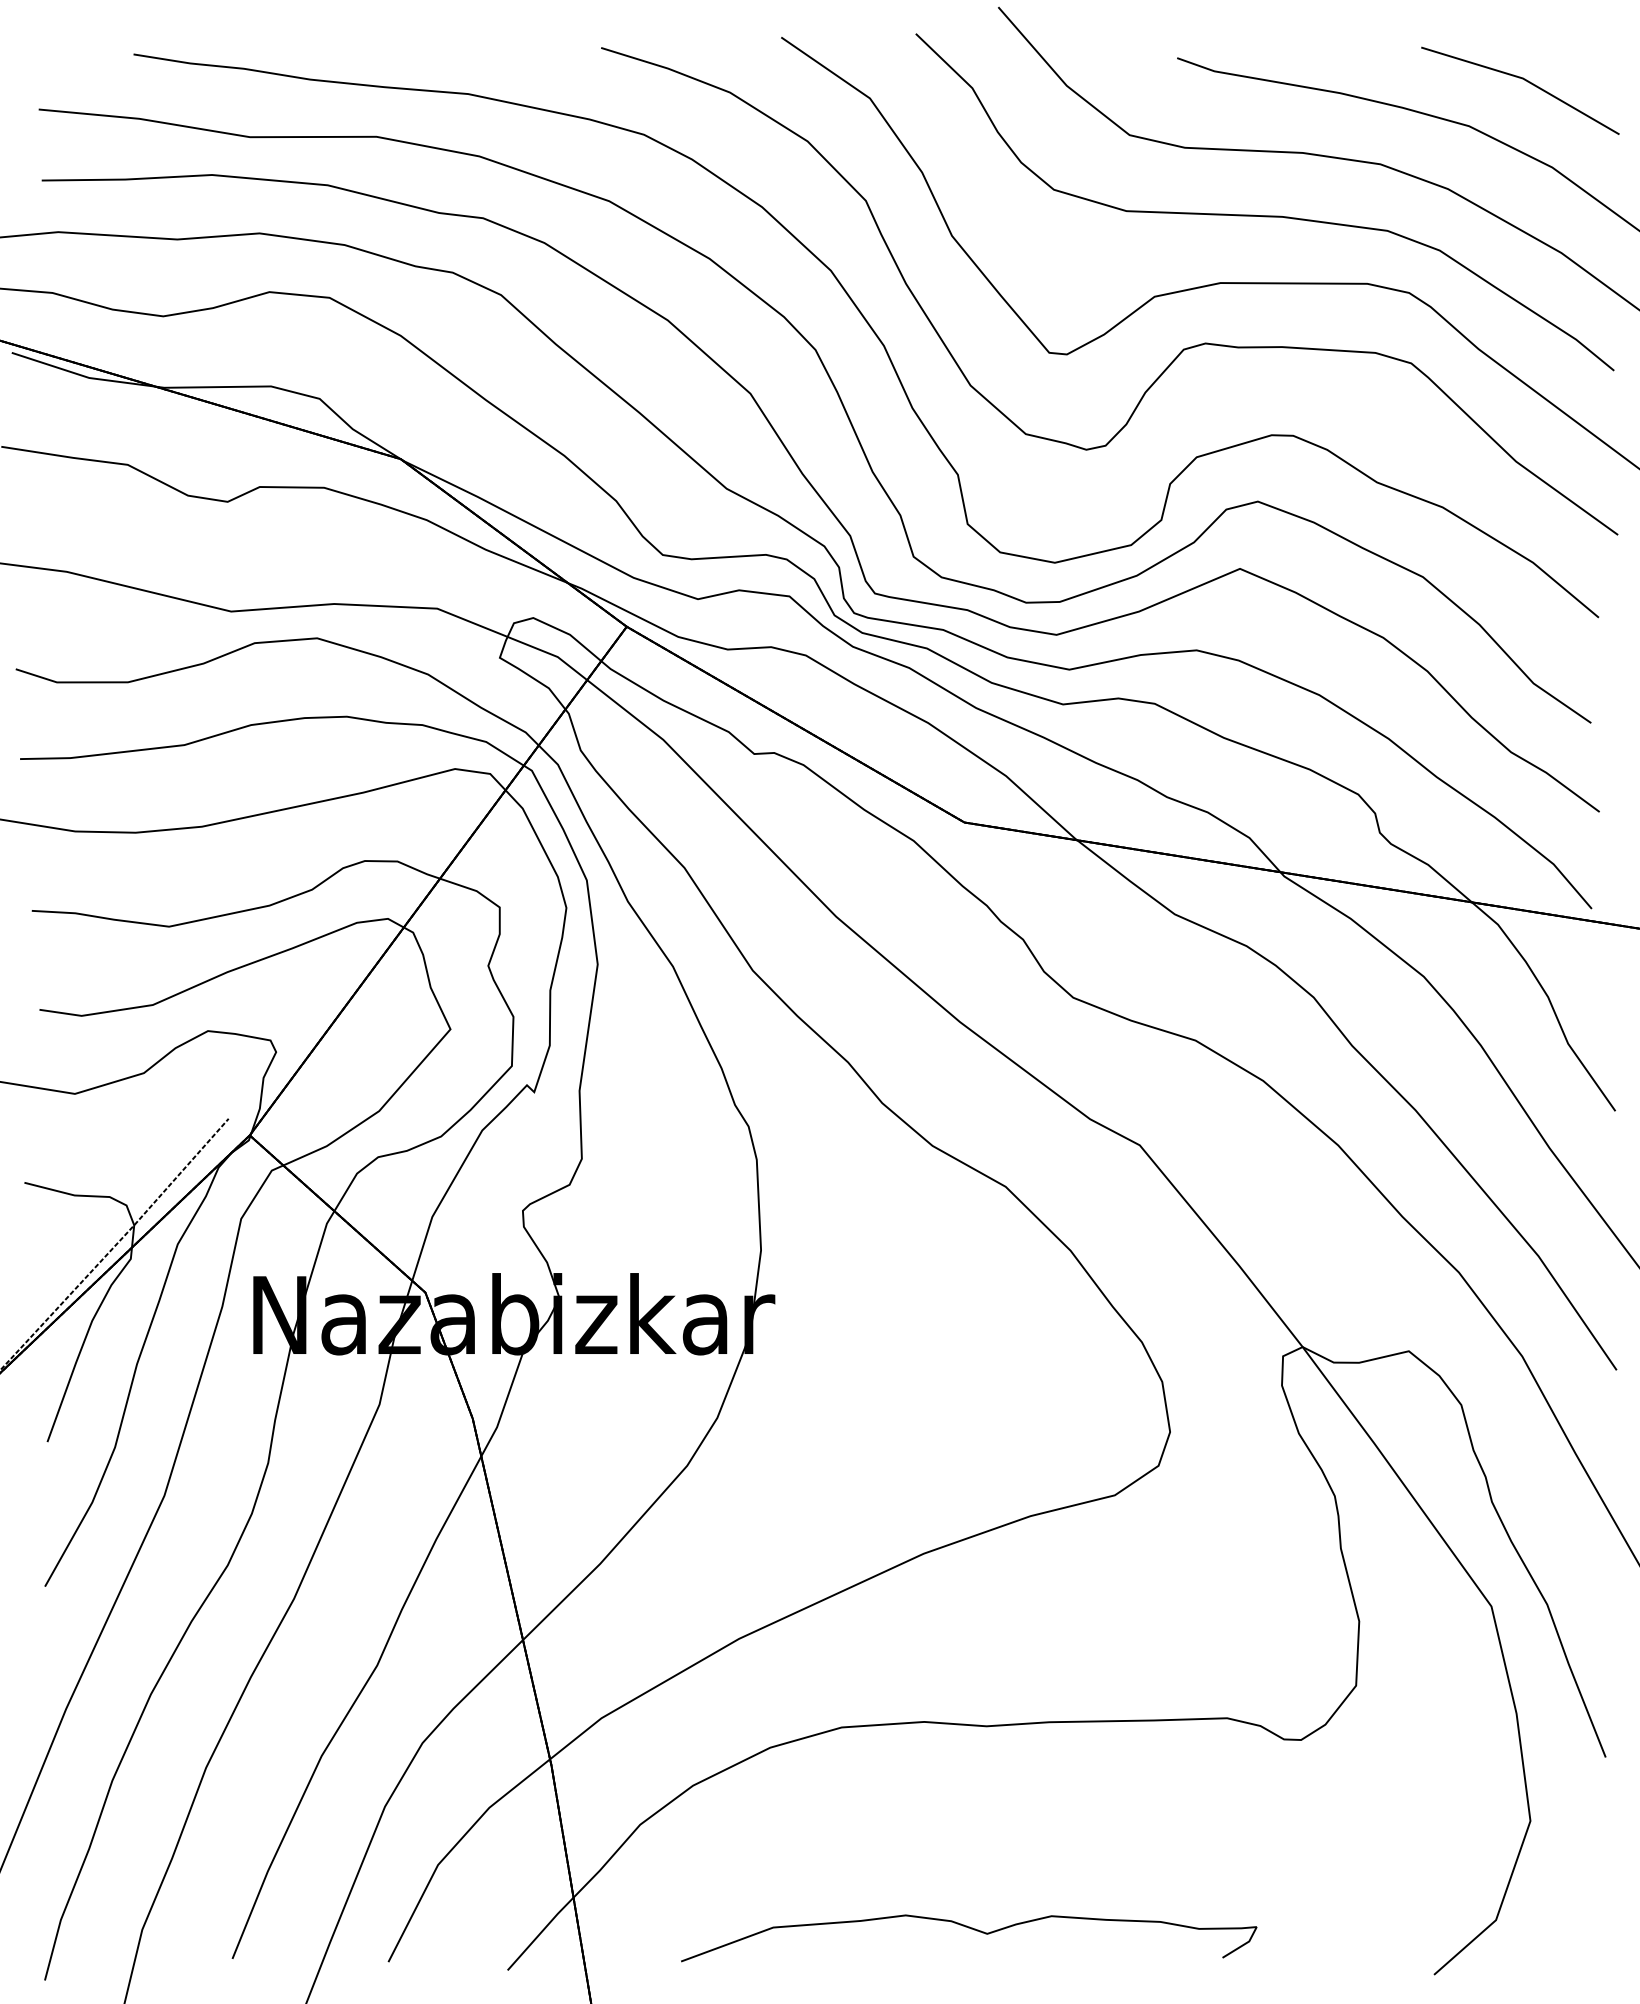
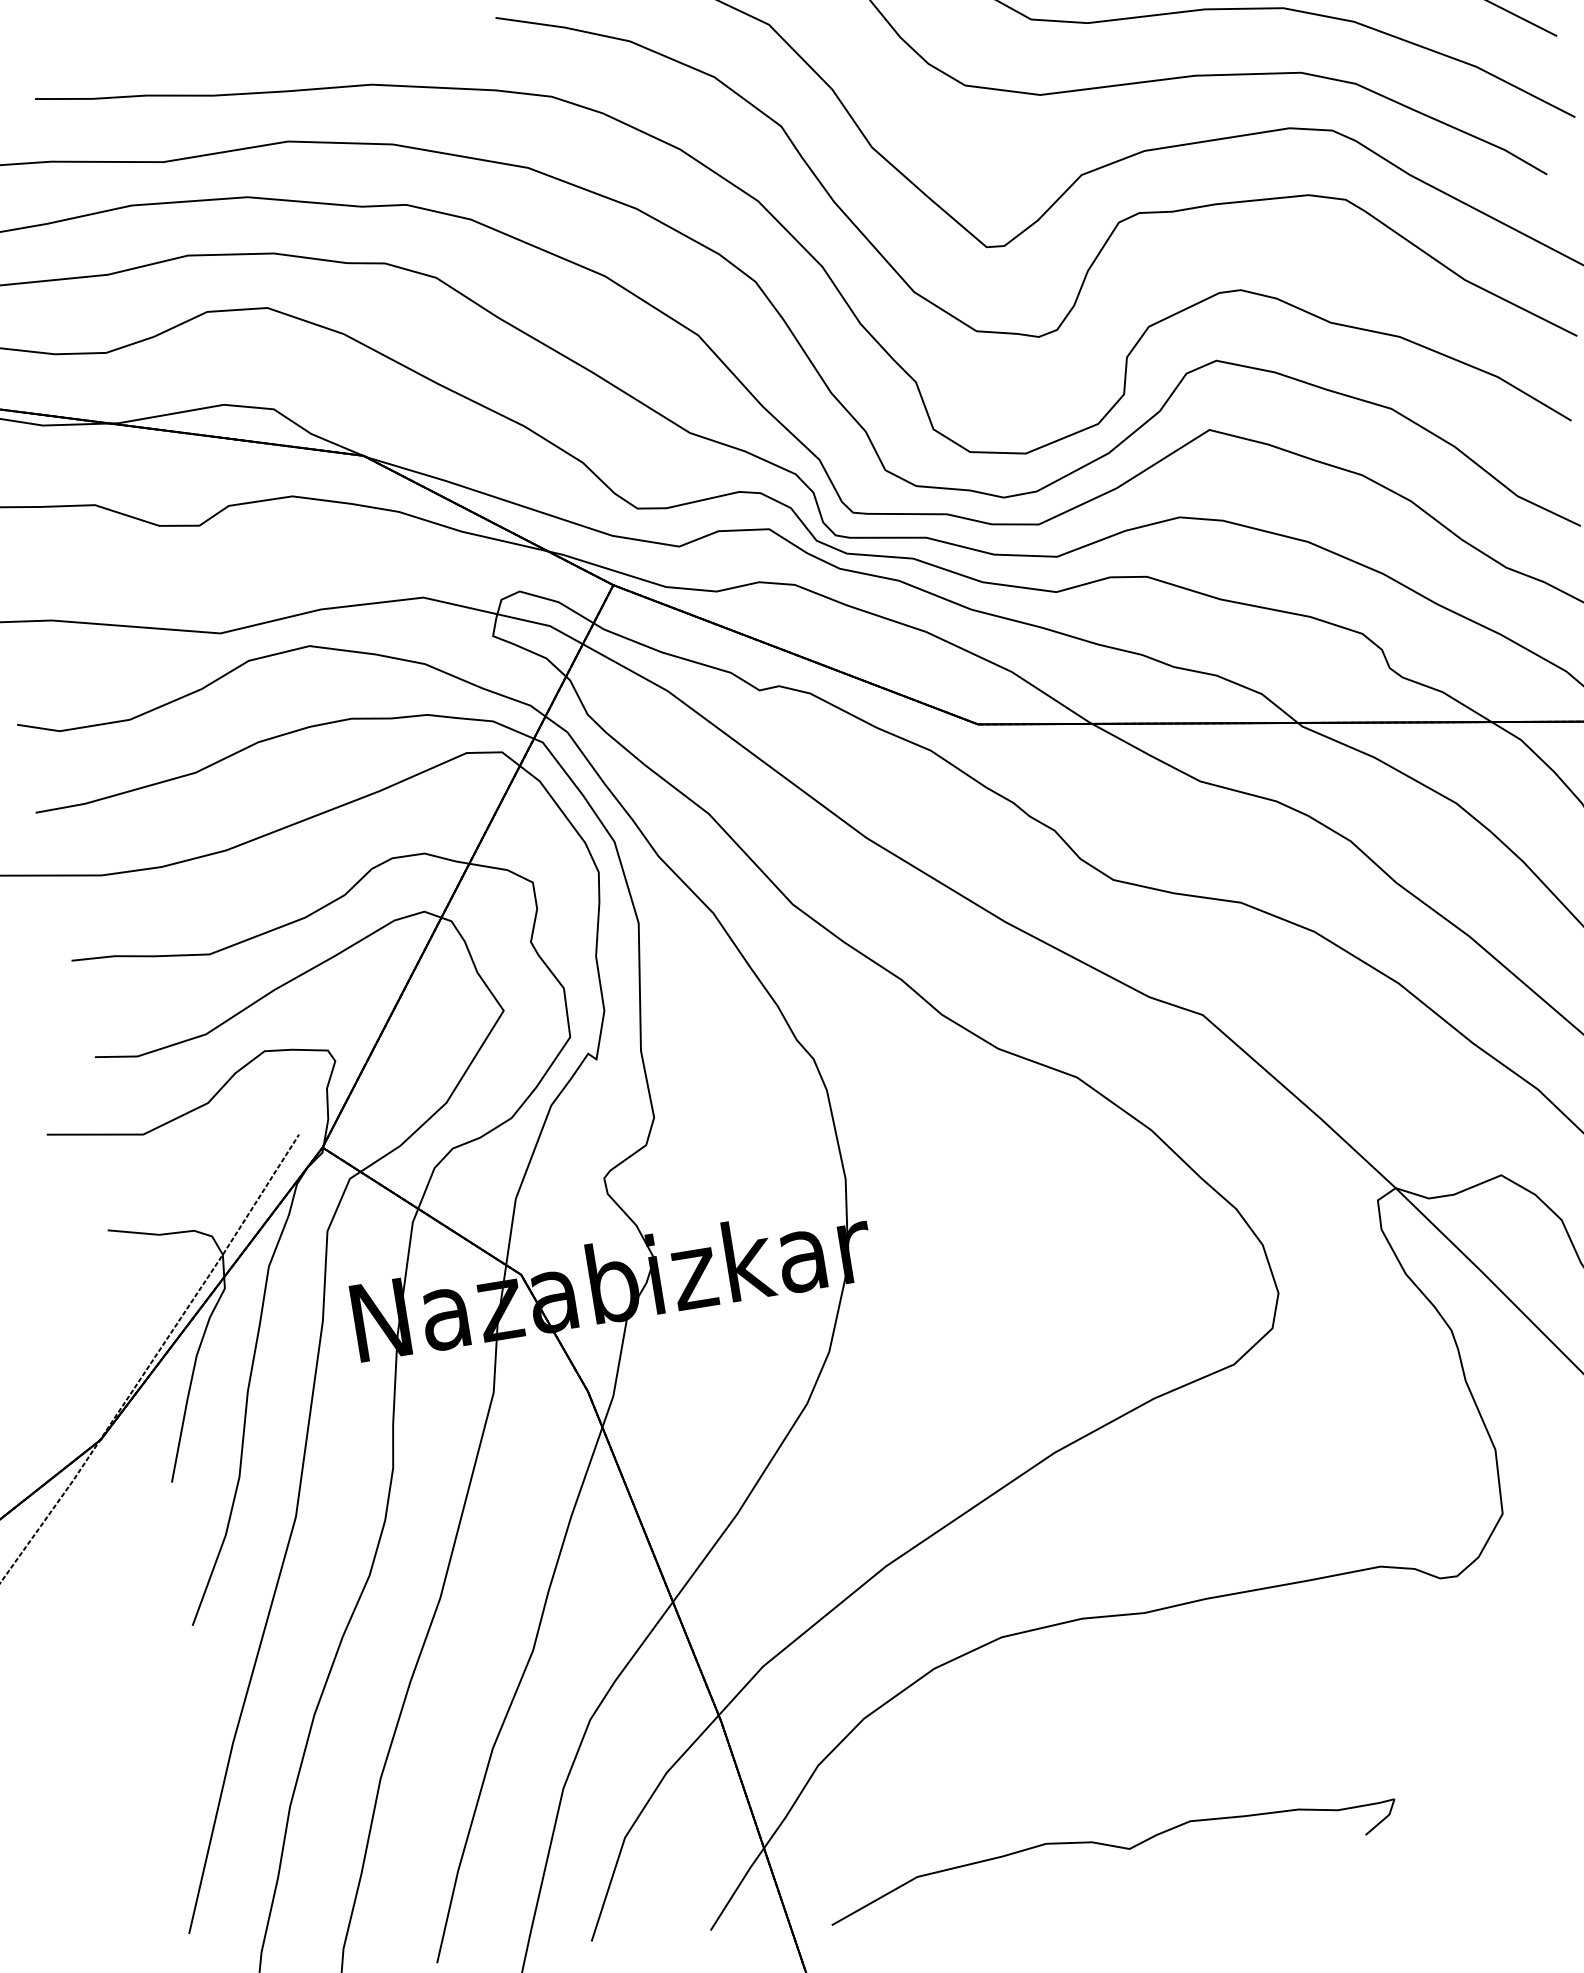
curve: (971, 1929) -> (1113, 1847), moved

